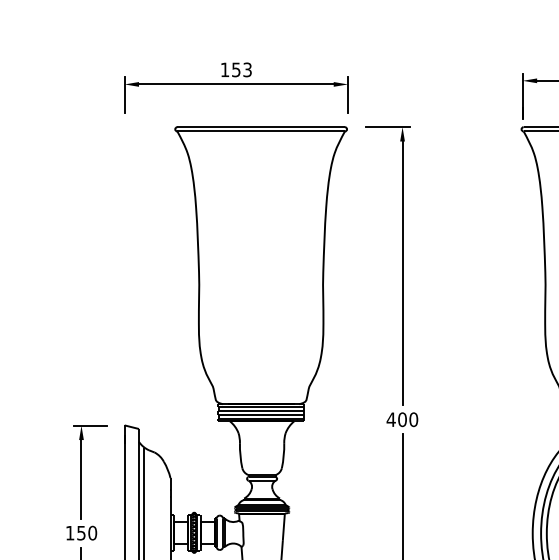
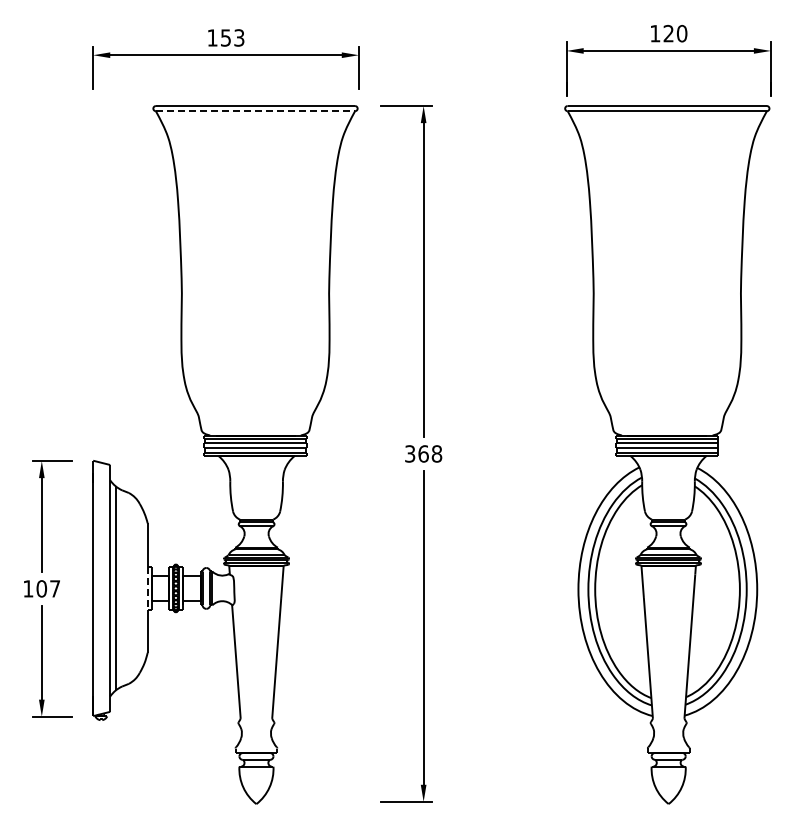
line: (261, 131) -> (255, 111), solid -> dashed
text: (402, 419) -> (423, 453), 400 -> 368
text: (87, 532) -> (48, 588), 150 -> 107
line: (170, 532) -> (147, 588), solid -> dashed

